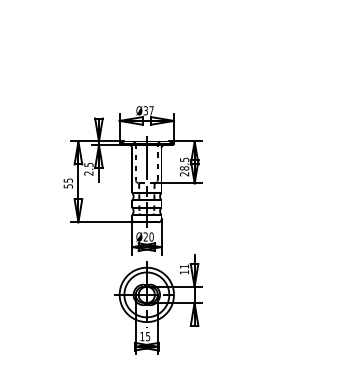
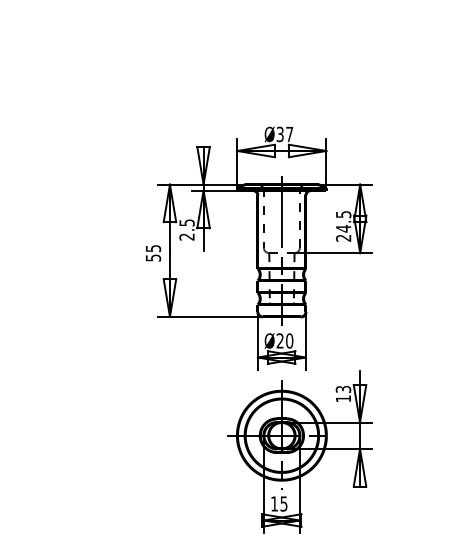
text: (184, 168) -> (343, 228), 28.5 -> 24.5
text: (184, 266) -> (343, 389), 11 -> 13

